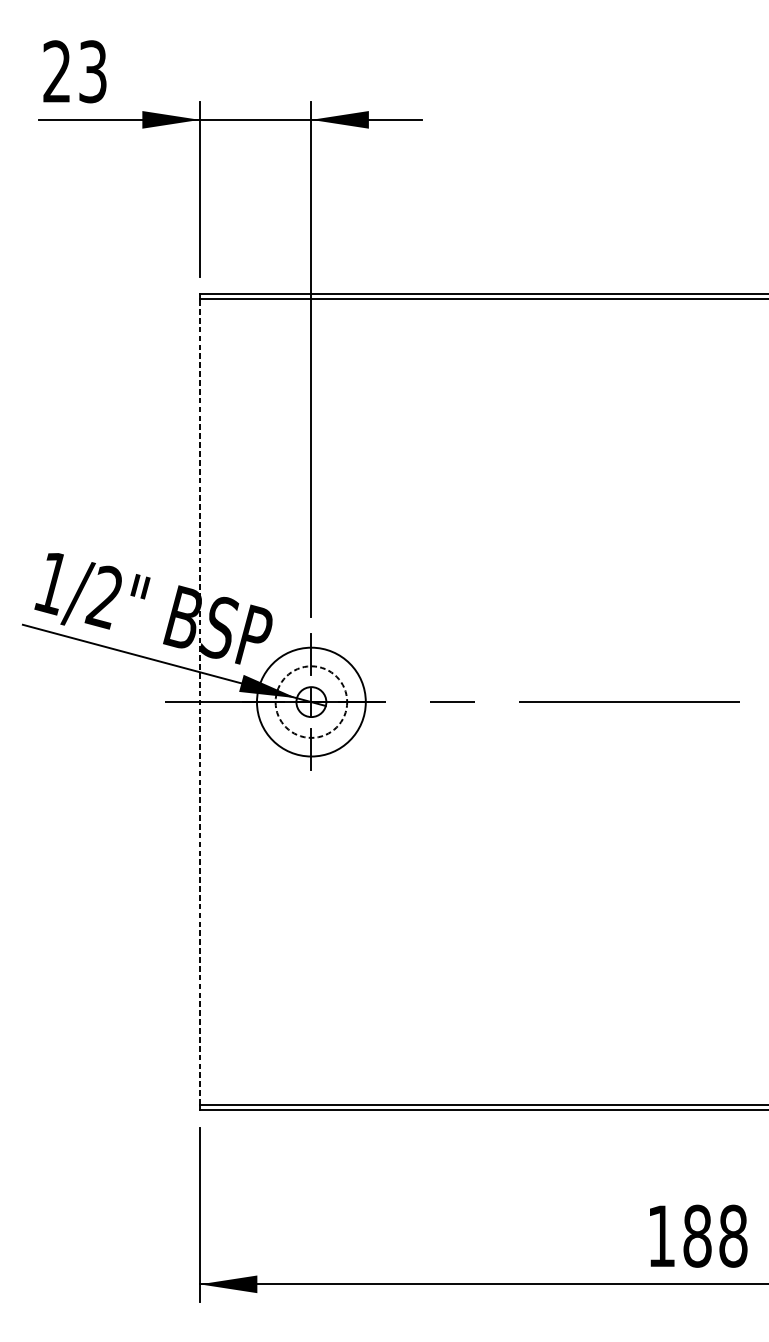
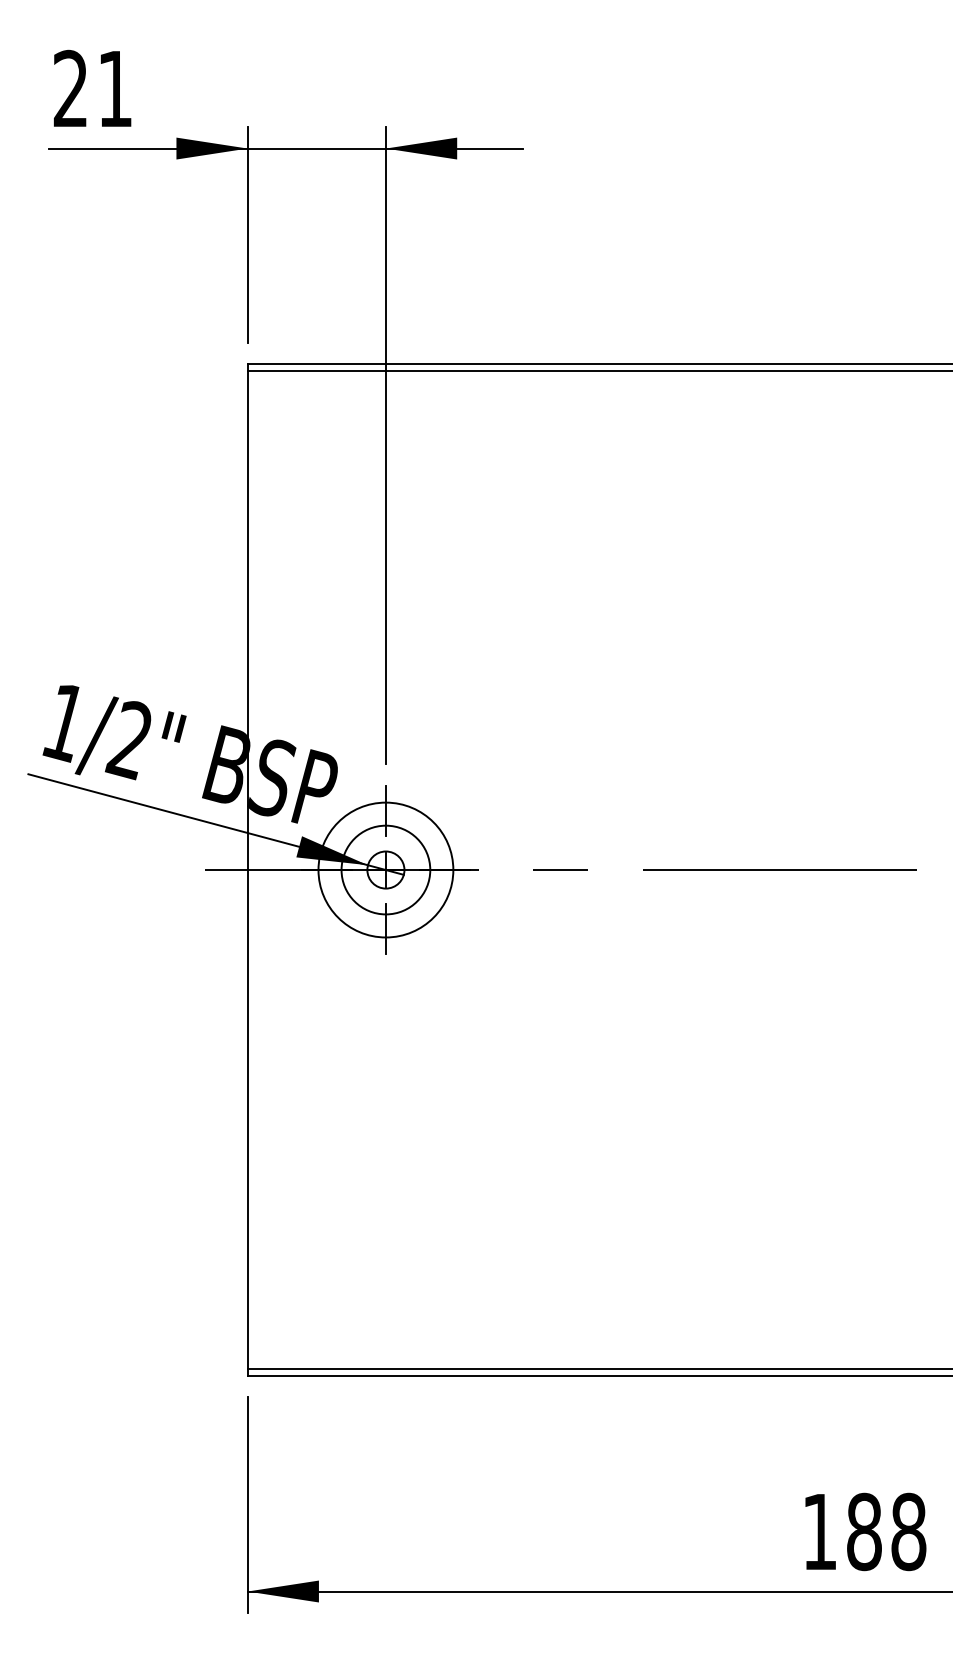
text: (92, 71) -> (114, 88), 23 -> 21
circle: (311, 701) -> (385, 869), dashed -> solid
line: (199, 702) -> (247, 870), dashed -> solid

